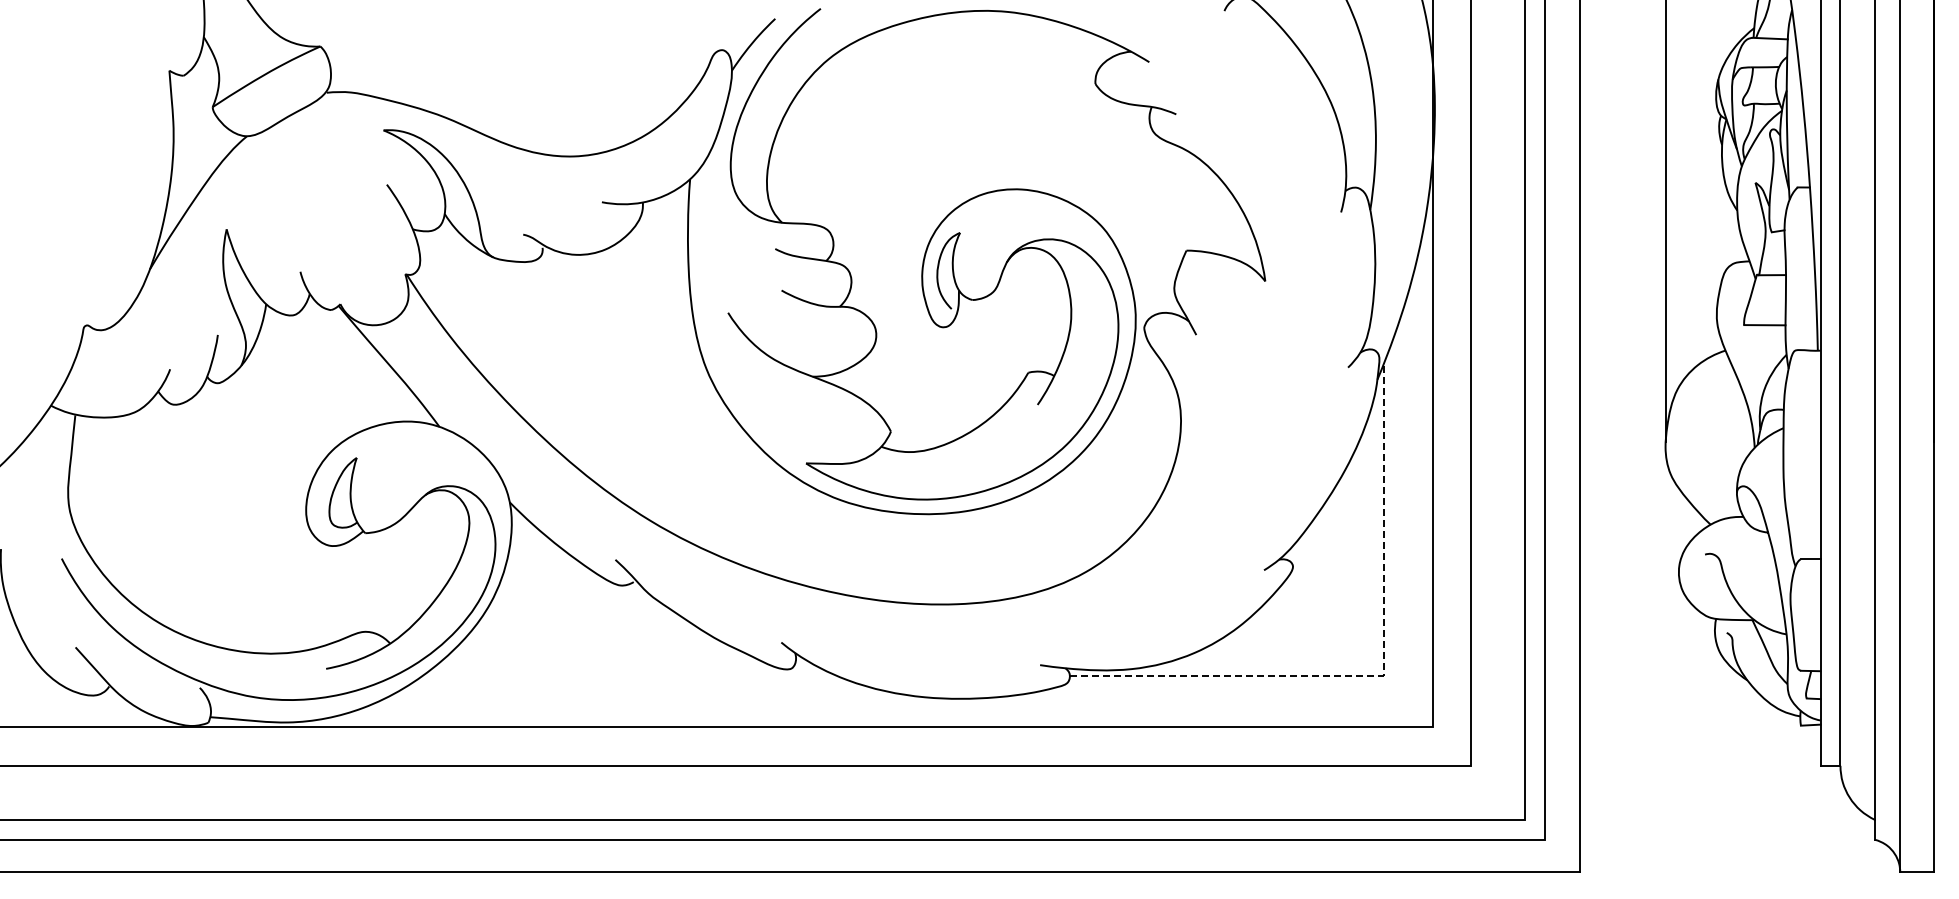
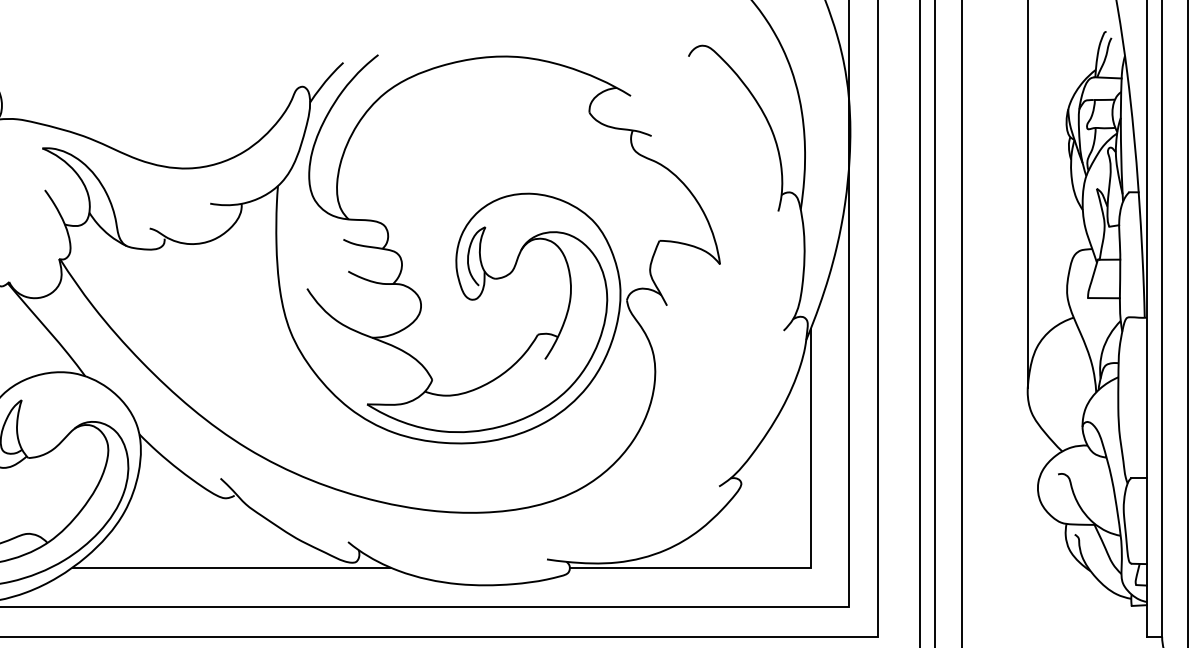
line: (629, 675) -> (231, 567), added
line: (1383, 675) -> (810, 567), dashed -> solid

